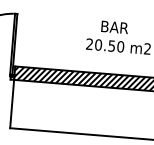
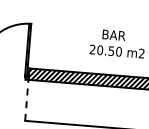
line: (11, 104) -> (26, 100), solid -> dashed

